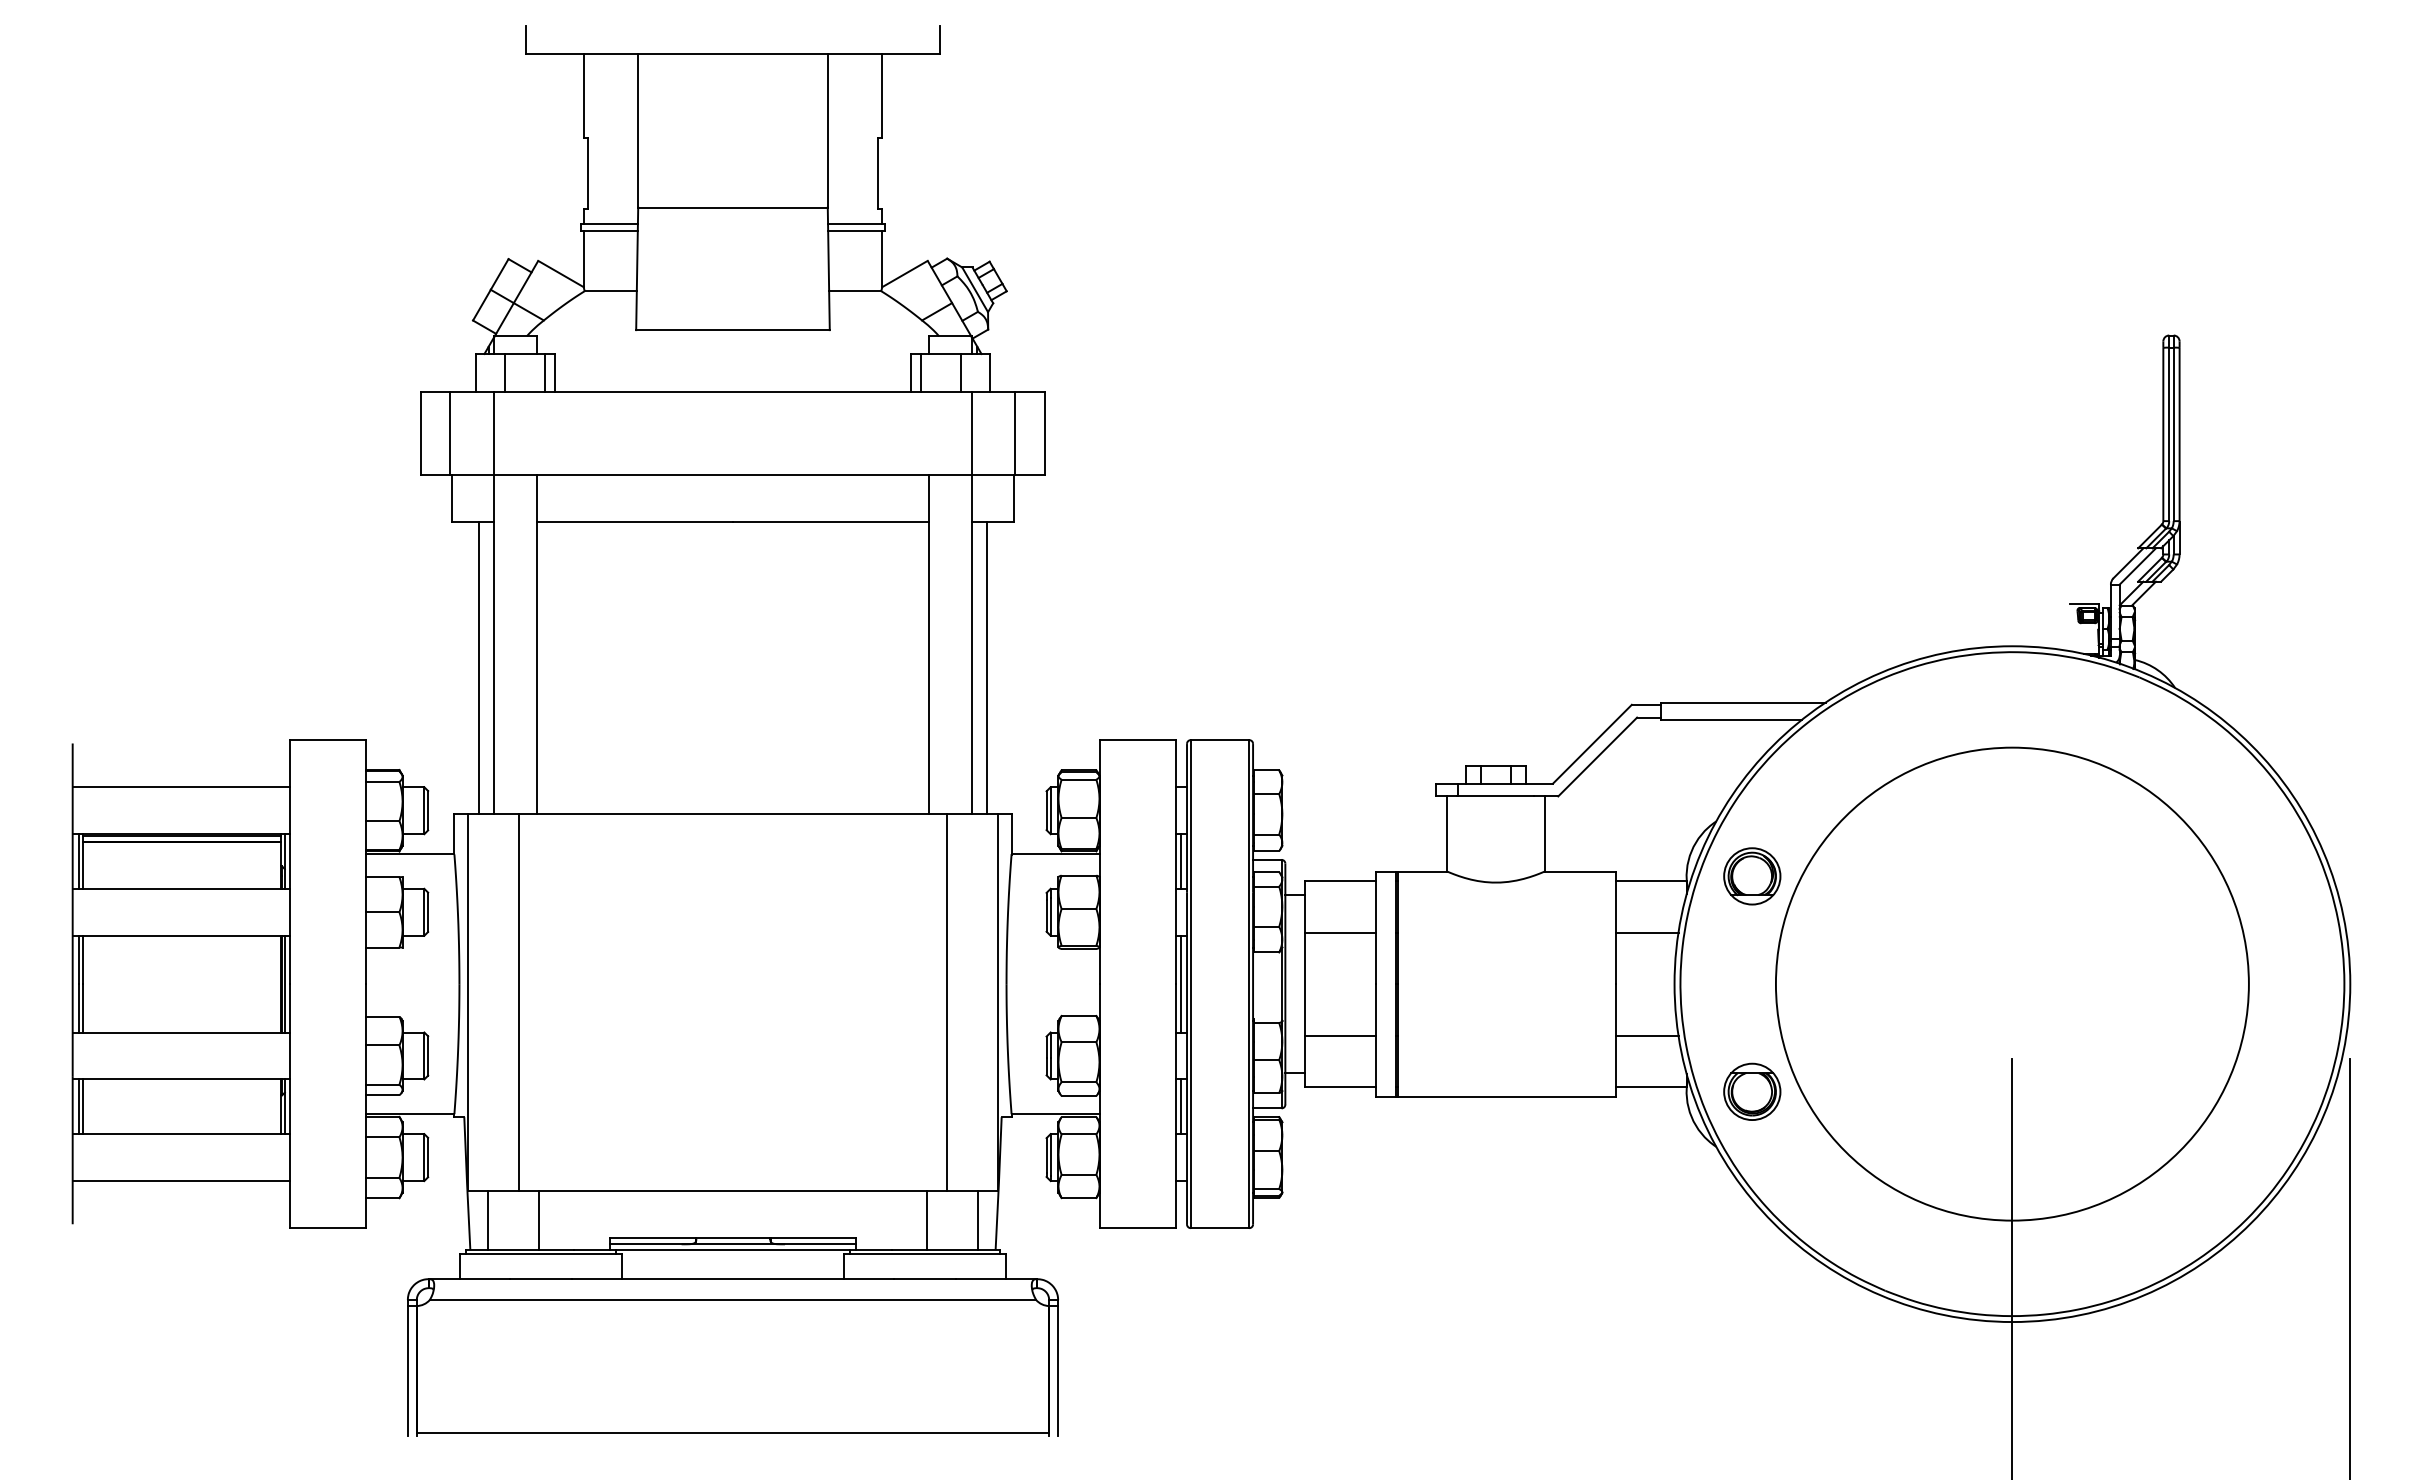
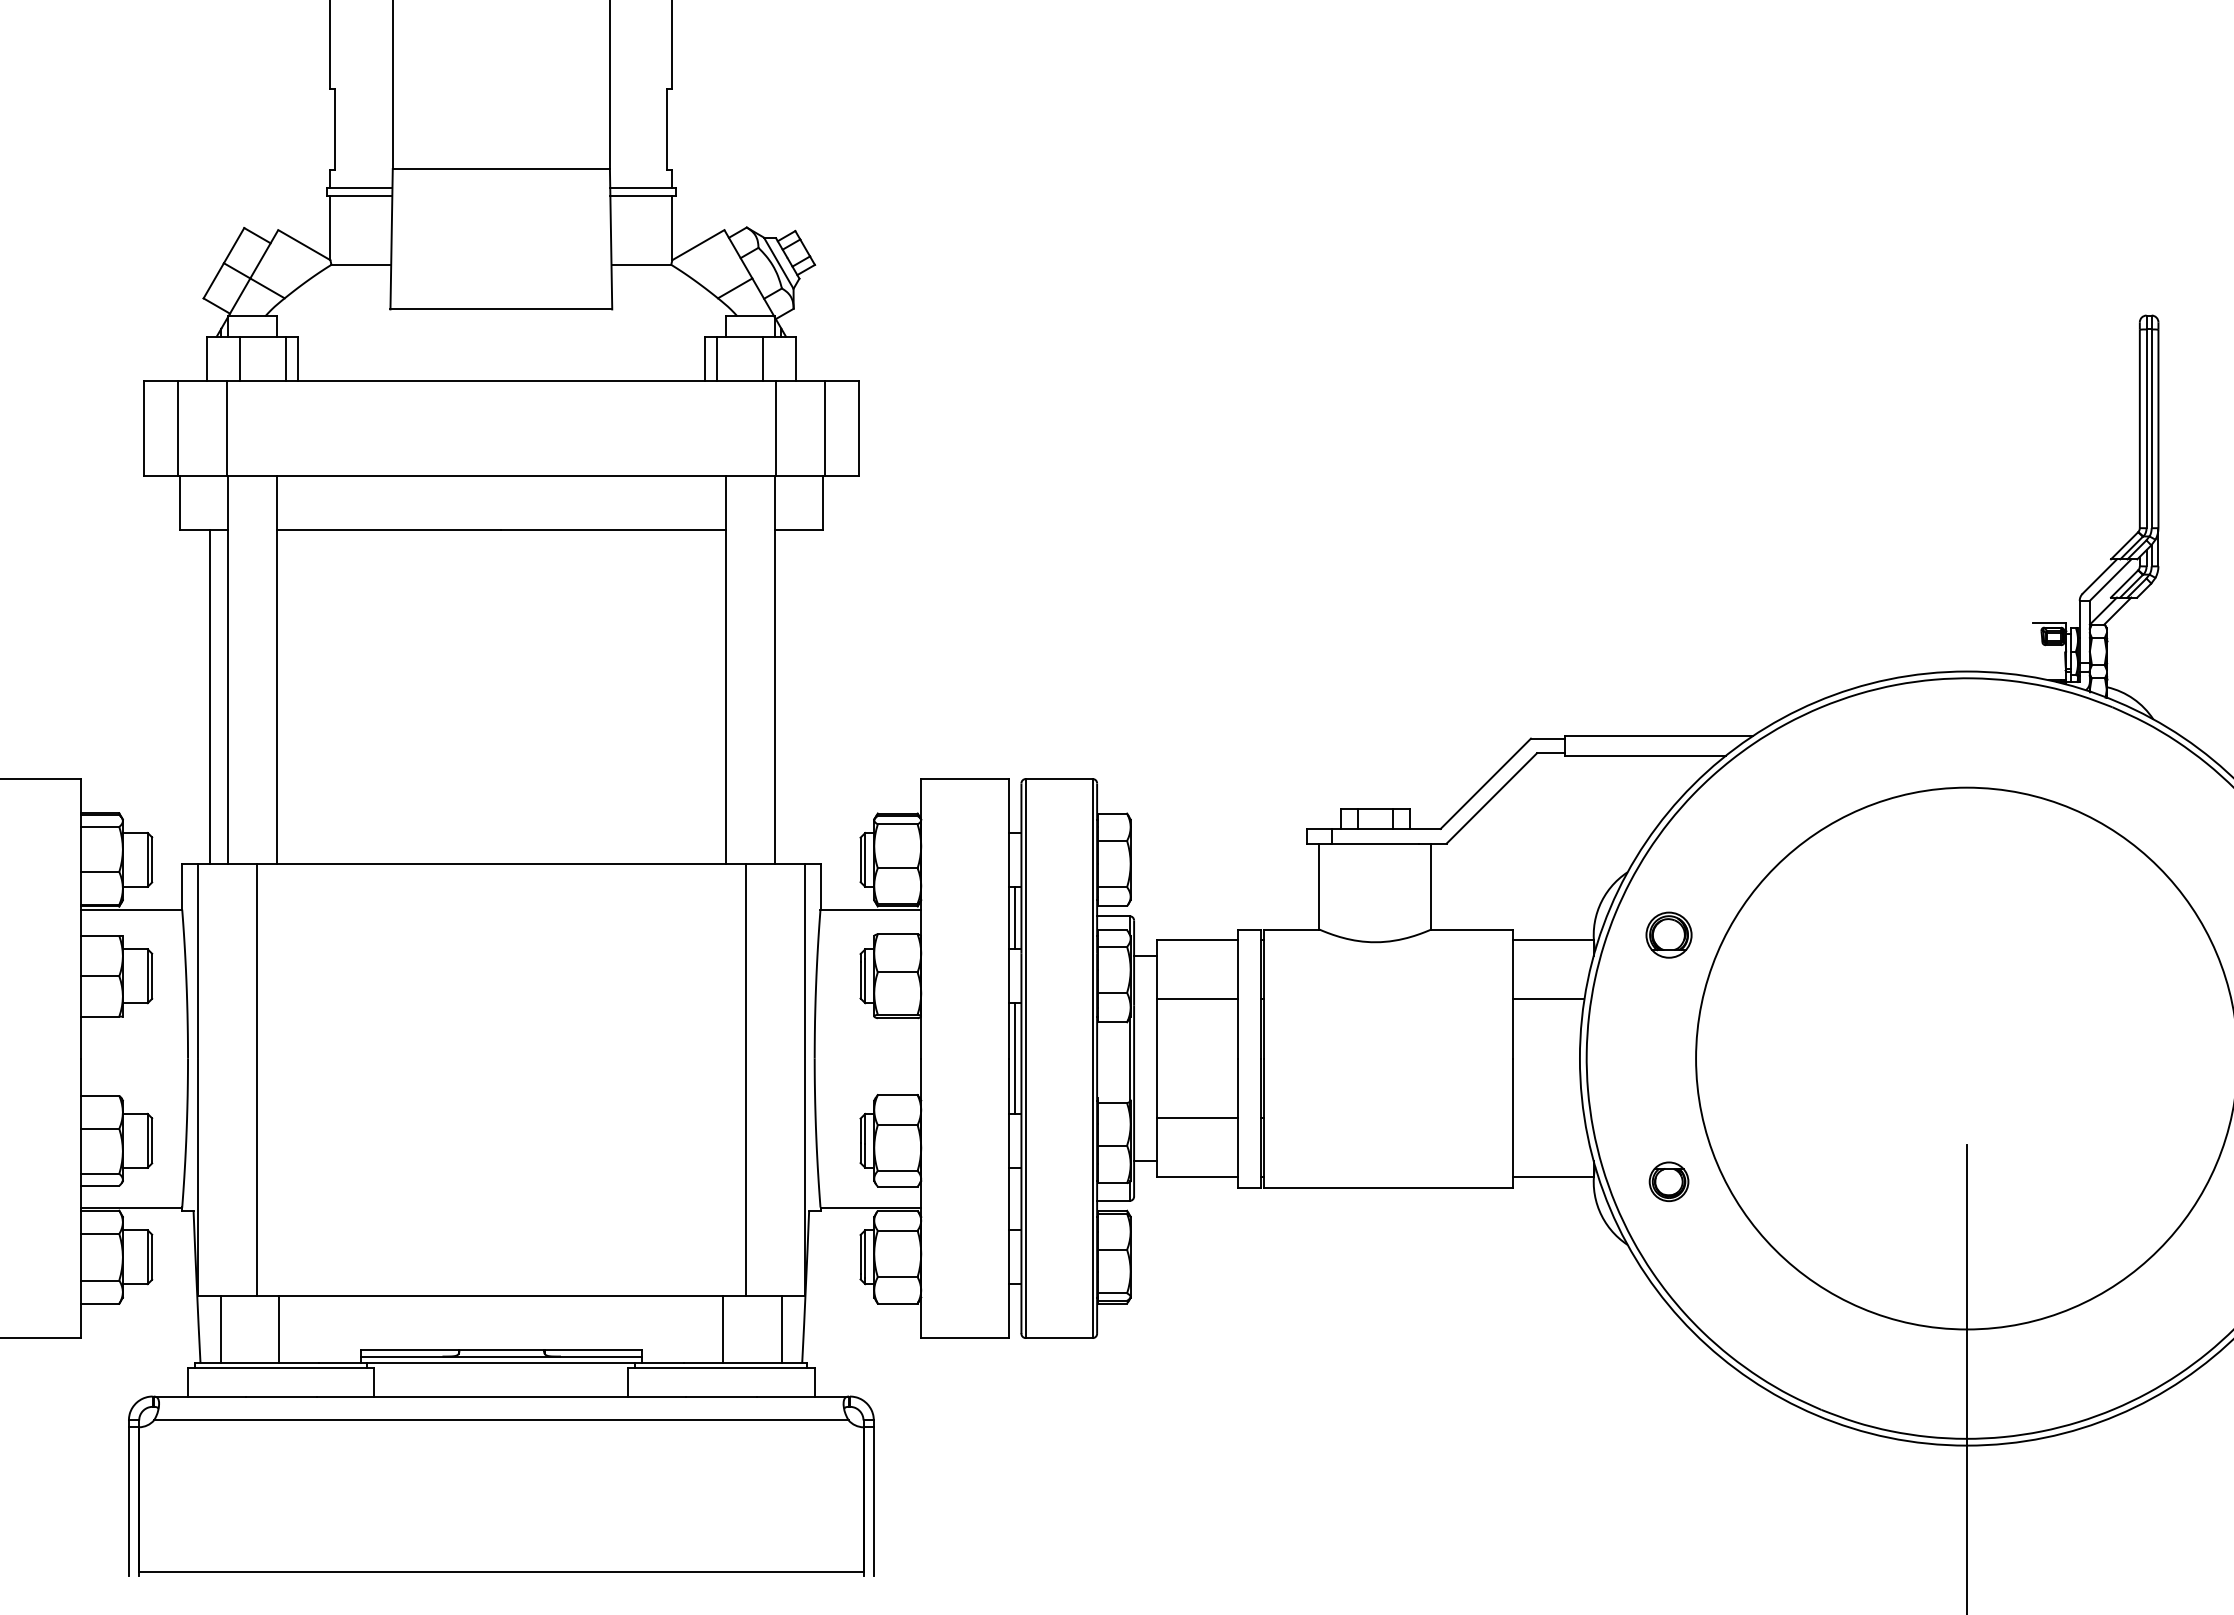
line: (987, 668) -> (792, 697), removed
part: (1752, 876) -> (1669, 935), size x0.7
line: (1647, 1035) -> (1548, 1117), removed
part: (1752, 1091) -> (1669, 1181), size x0.6
line: (1181, 1106) -> (1015, 1198), removed

